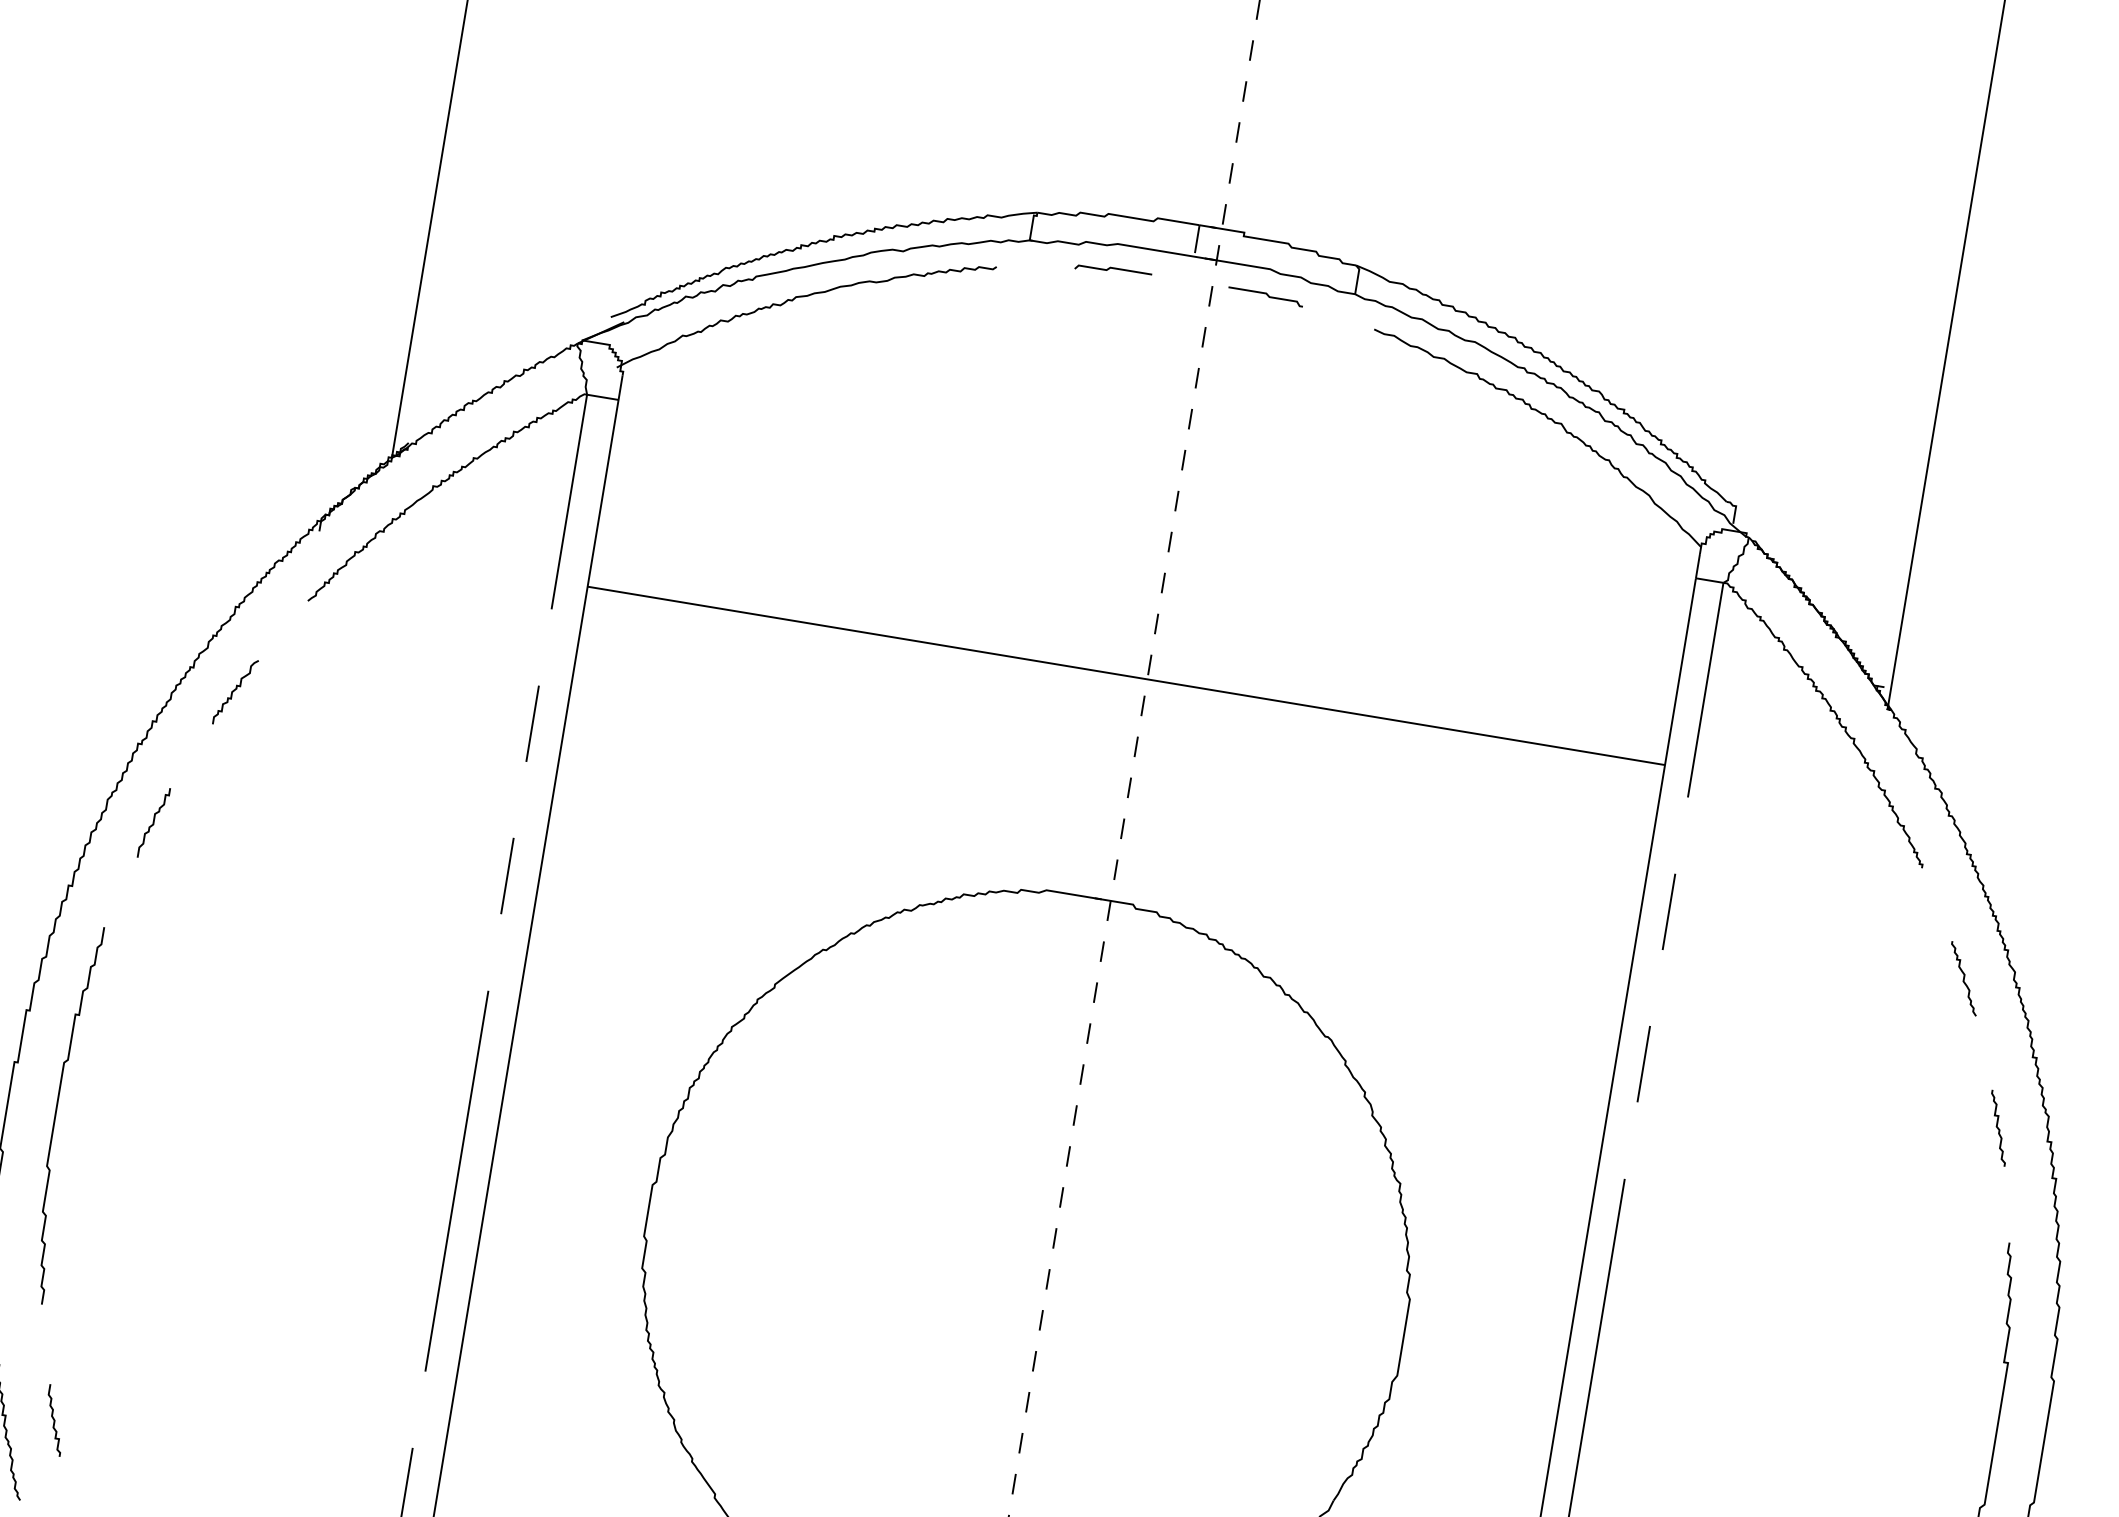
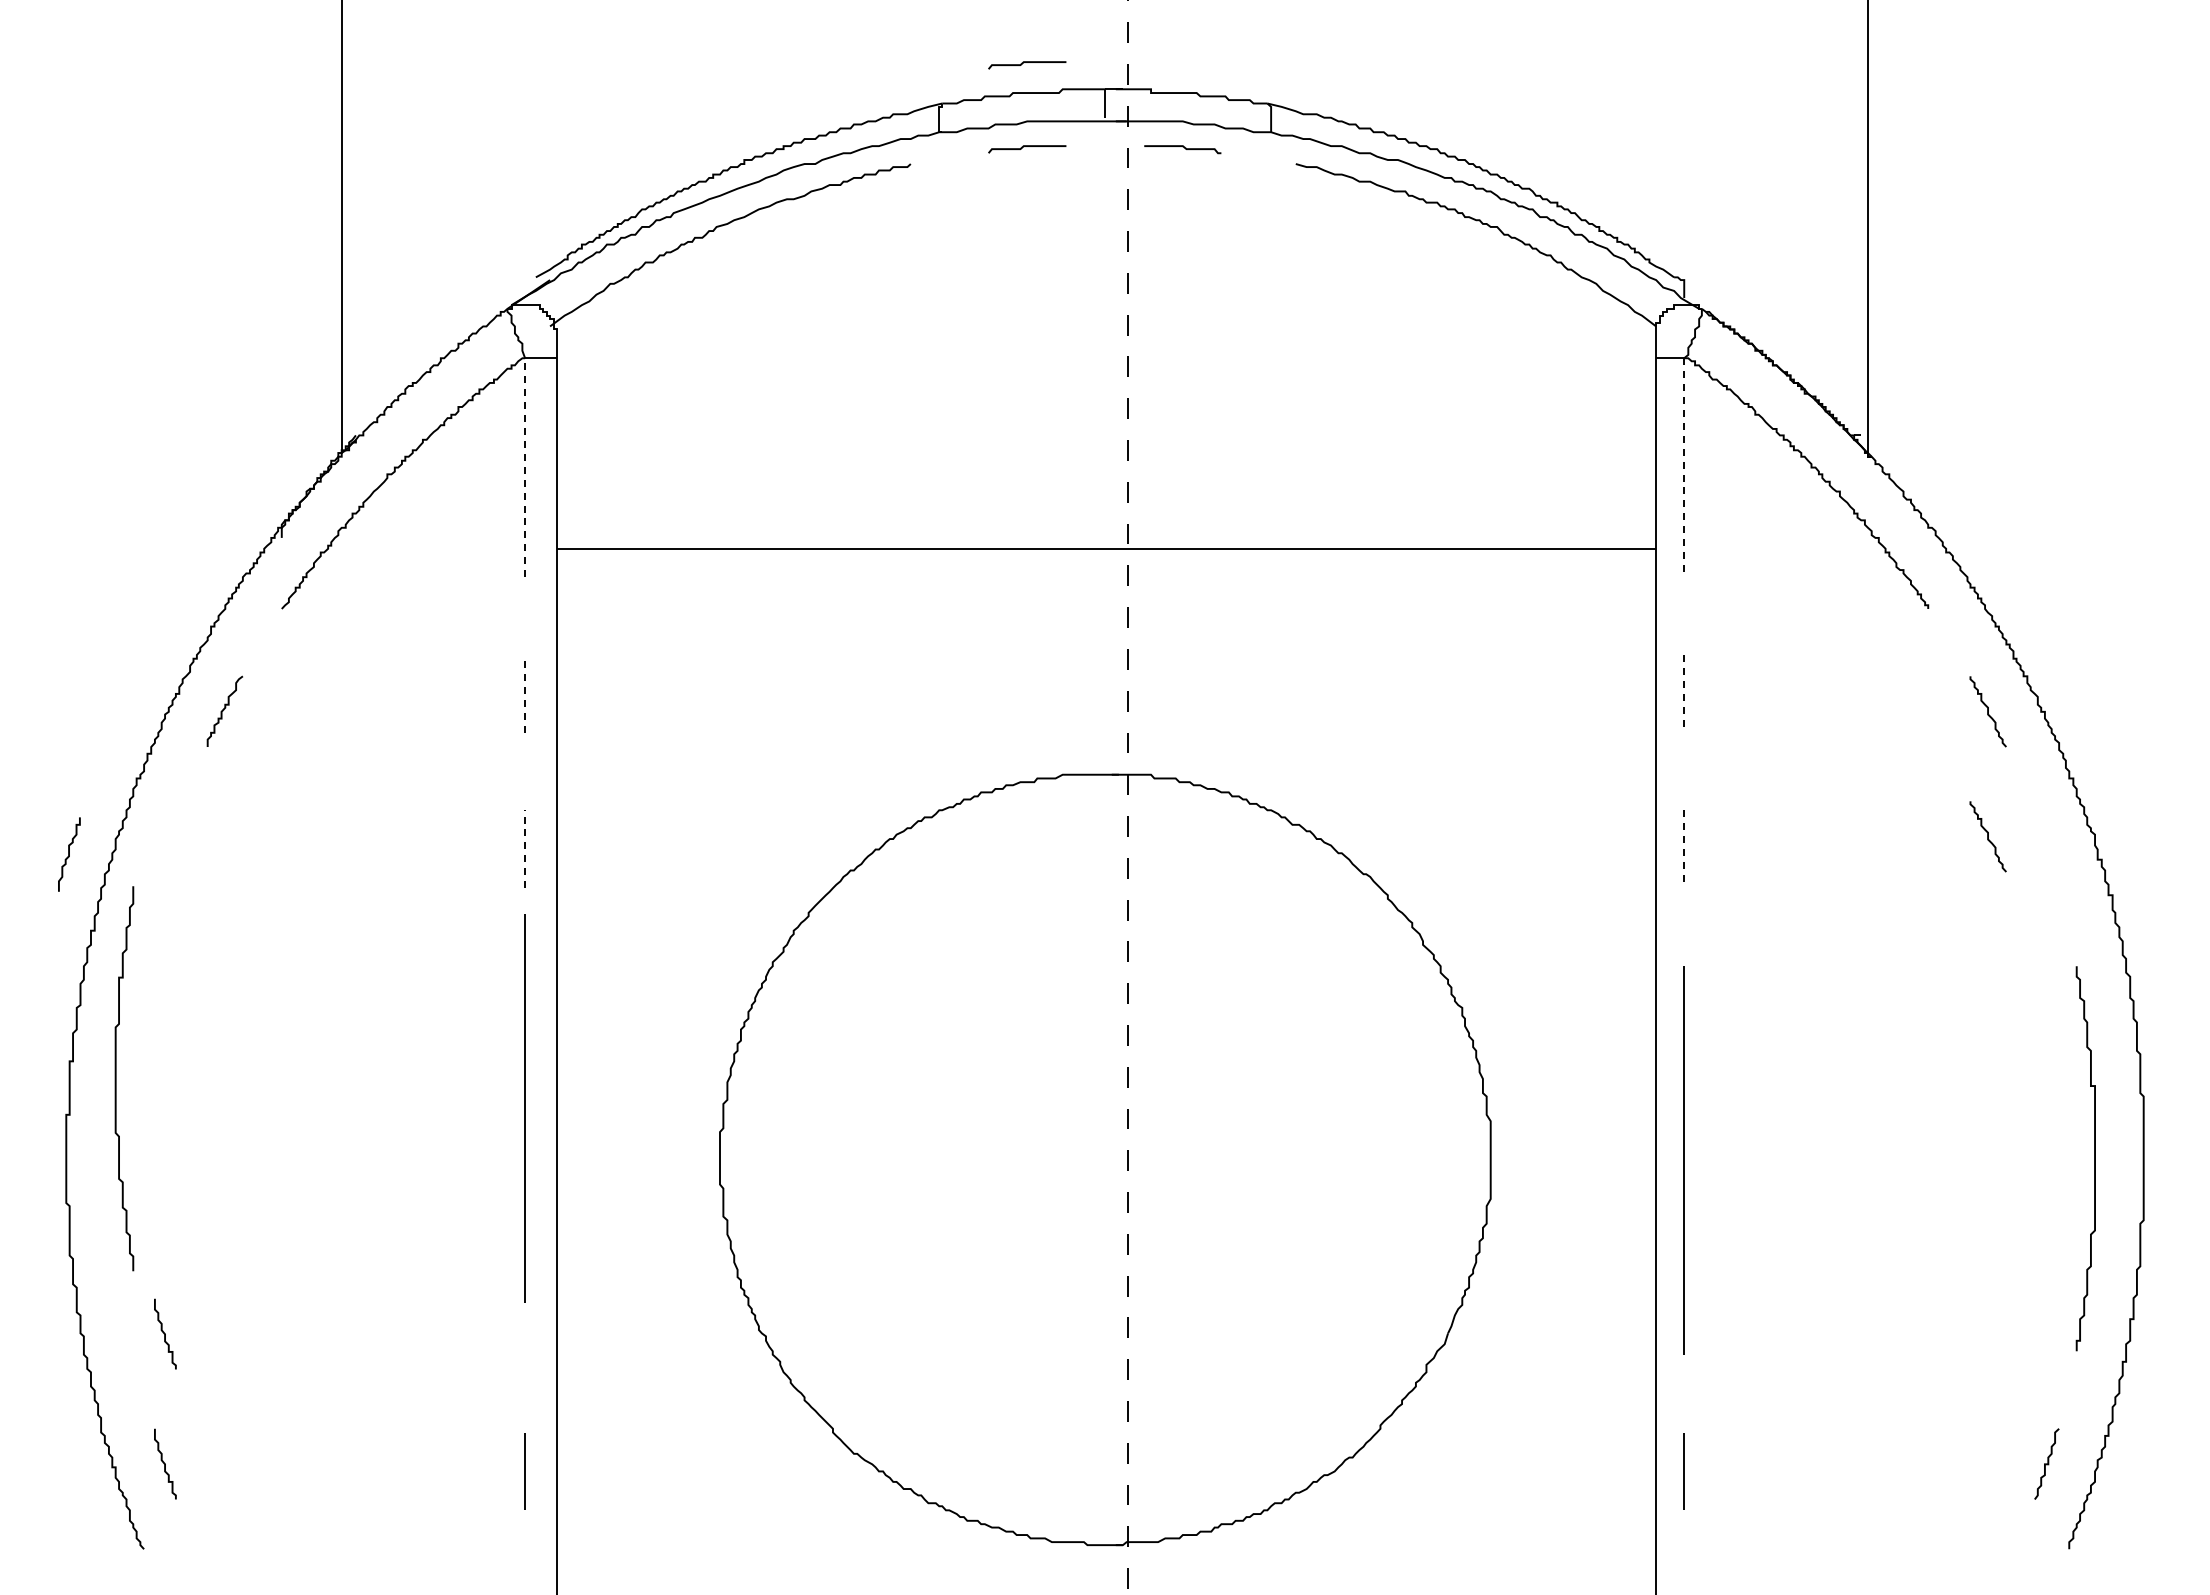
curve: (1127, 186) -> (1027, 62), added
line: (569, 501) -> (525, 467), solid -> dashed
line: (1705, 690) -> (1684, 468), solid -> dashed
line: (533, 723) -> (525, 693), solid -> dashed
curve: (154, 822) -> (69, 854), moved
line: (507, 876) -> (525, 849), solid -> dashed
line: (1669, 911) -> (1684, 693), solid -> dashed
line: (1643, 1064) -> (1684, 849), solid -> dashed
curve: (1943, 1100) -> (1987, 836), added
curve: (56, 1112) -> (116, 1078), moved
curve: (1998, 1128) -> (2046, 854), removed
line: (456, 1181) -> (524, 1108), moved
curve: (76, 1292) -> (165, 1333), added

